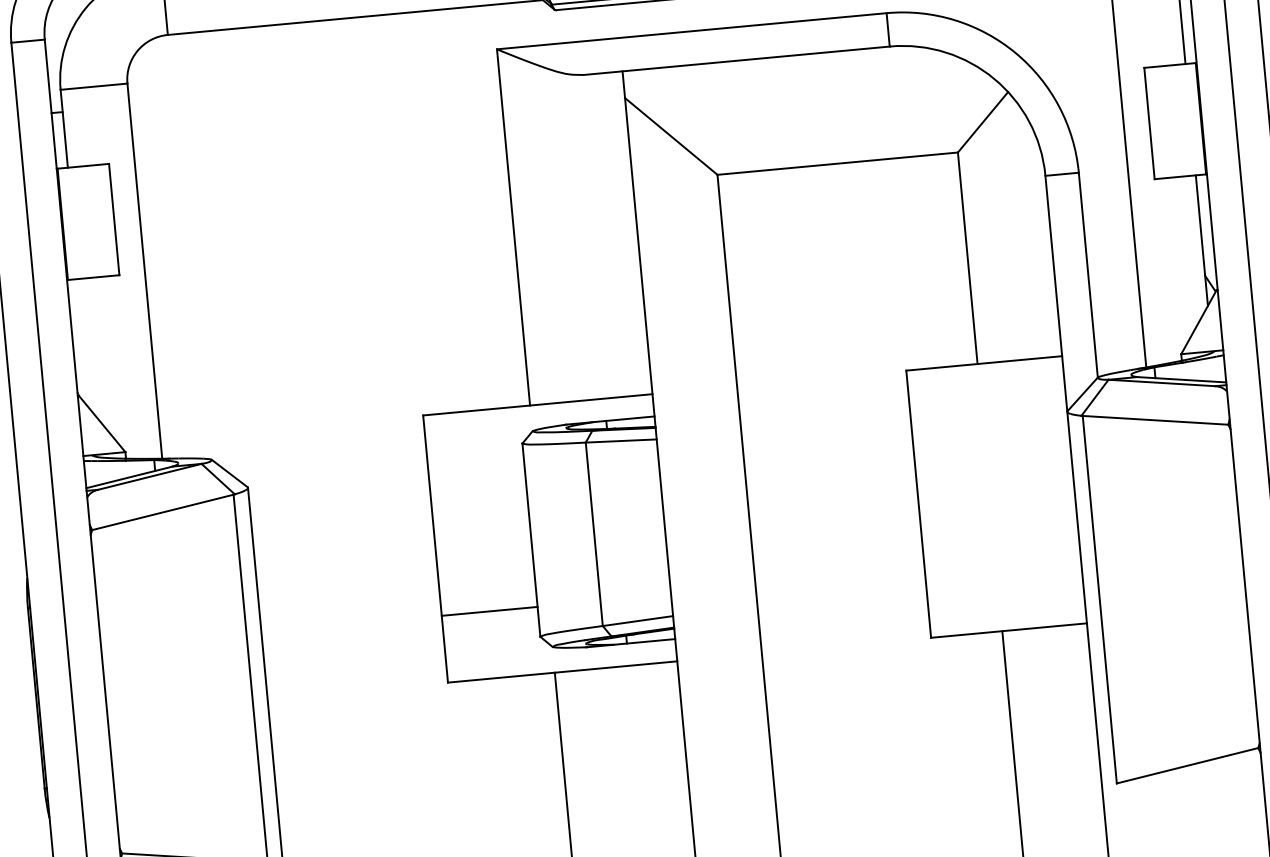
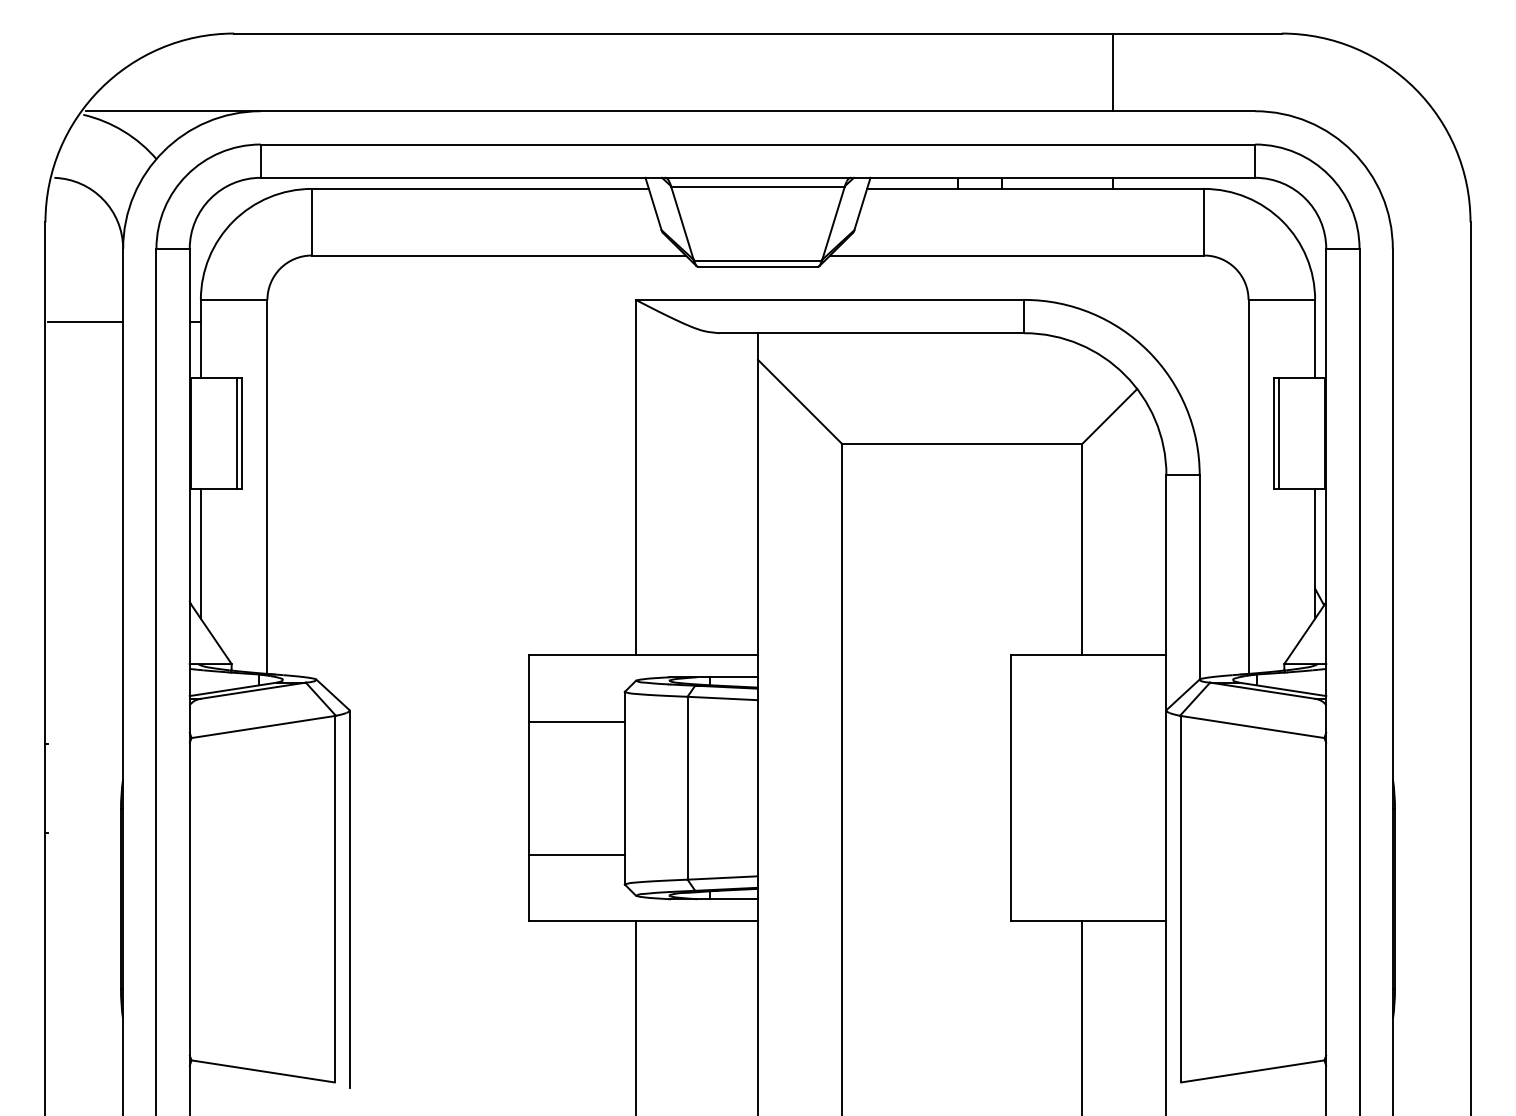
line: (1154, 122) -> (1279, 432), added
line: (108, 219) -> (236, 432), added
line: (83, 344) -> (200, 553), added
line: (476, 477) -> (576, 721), added

